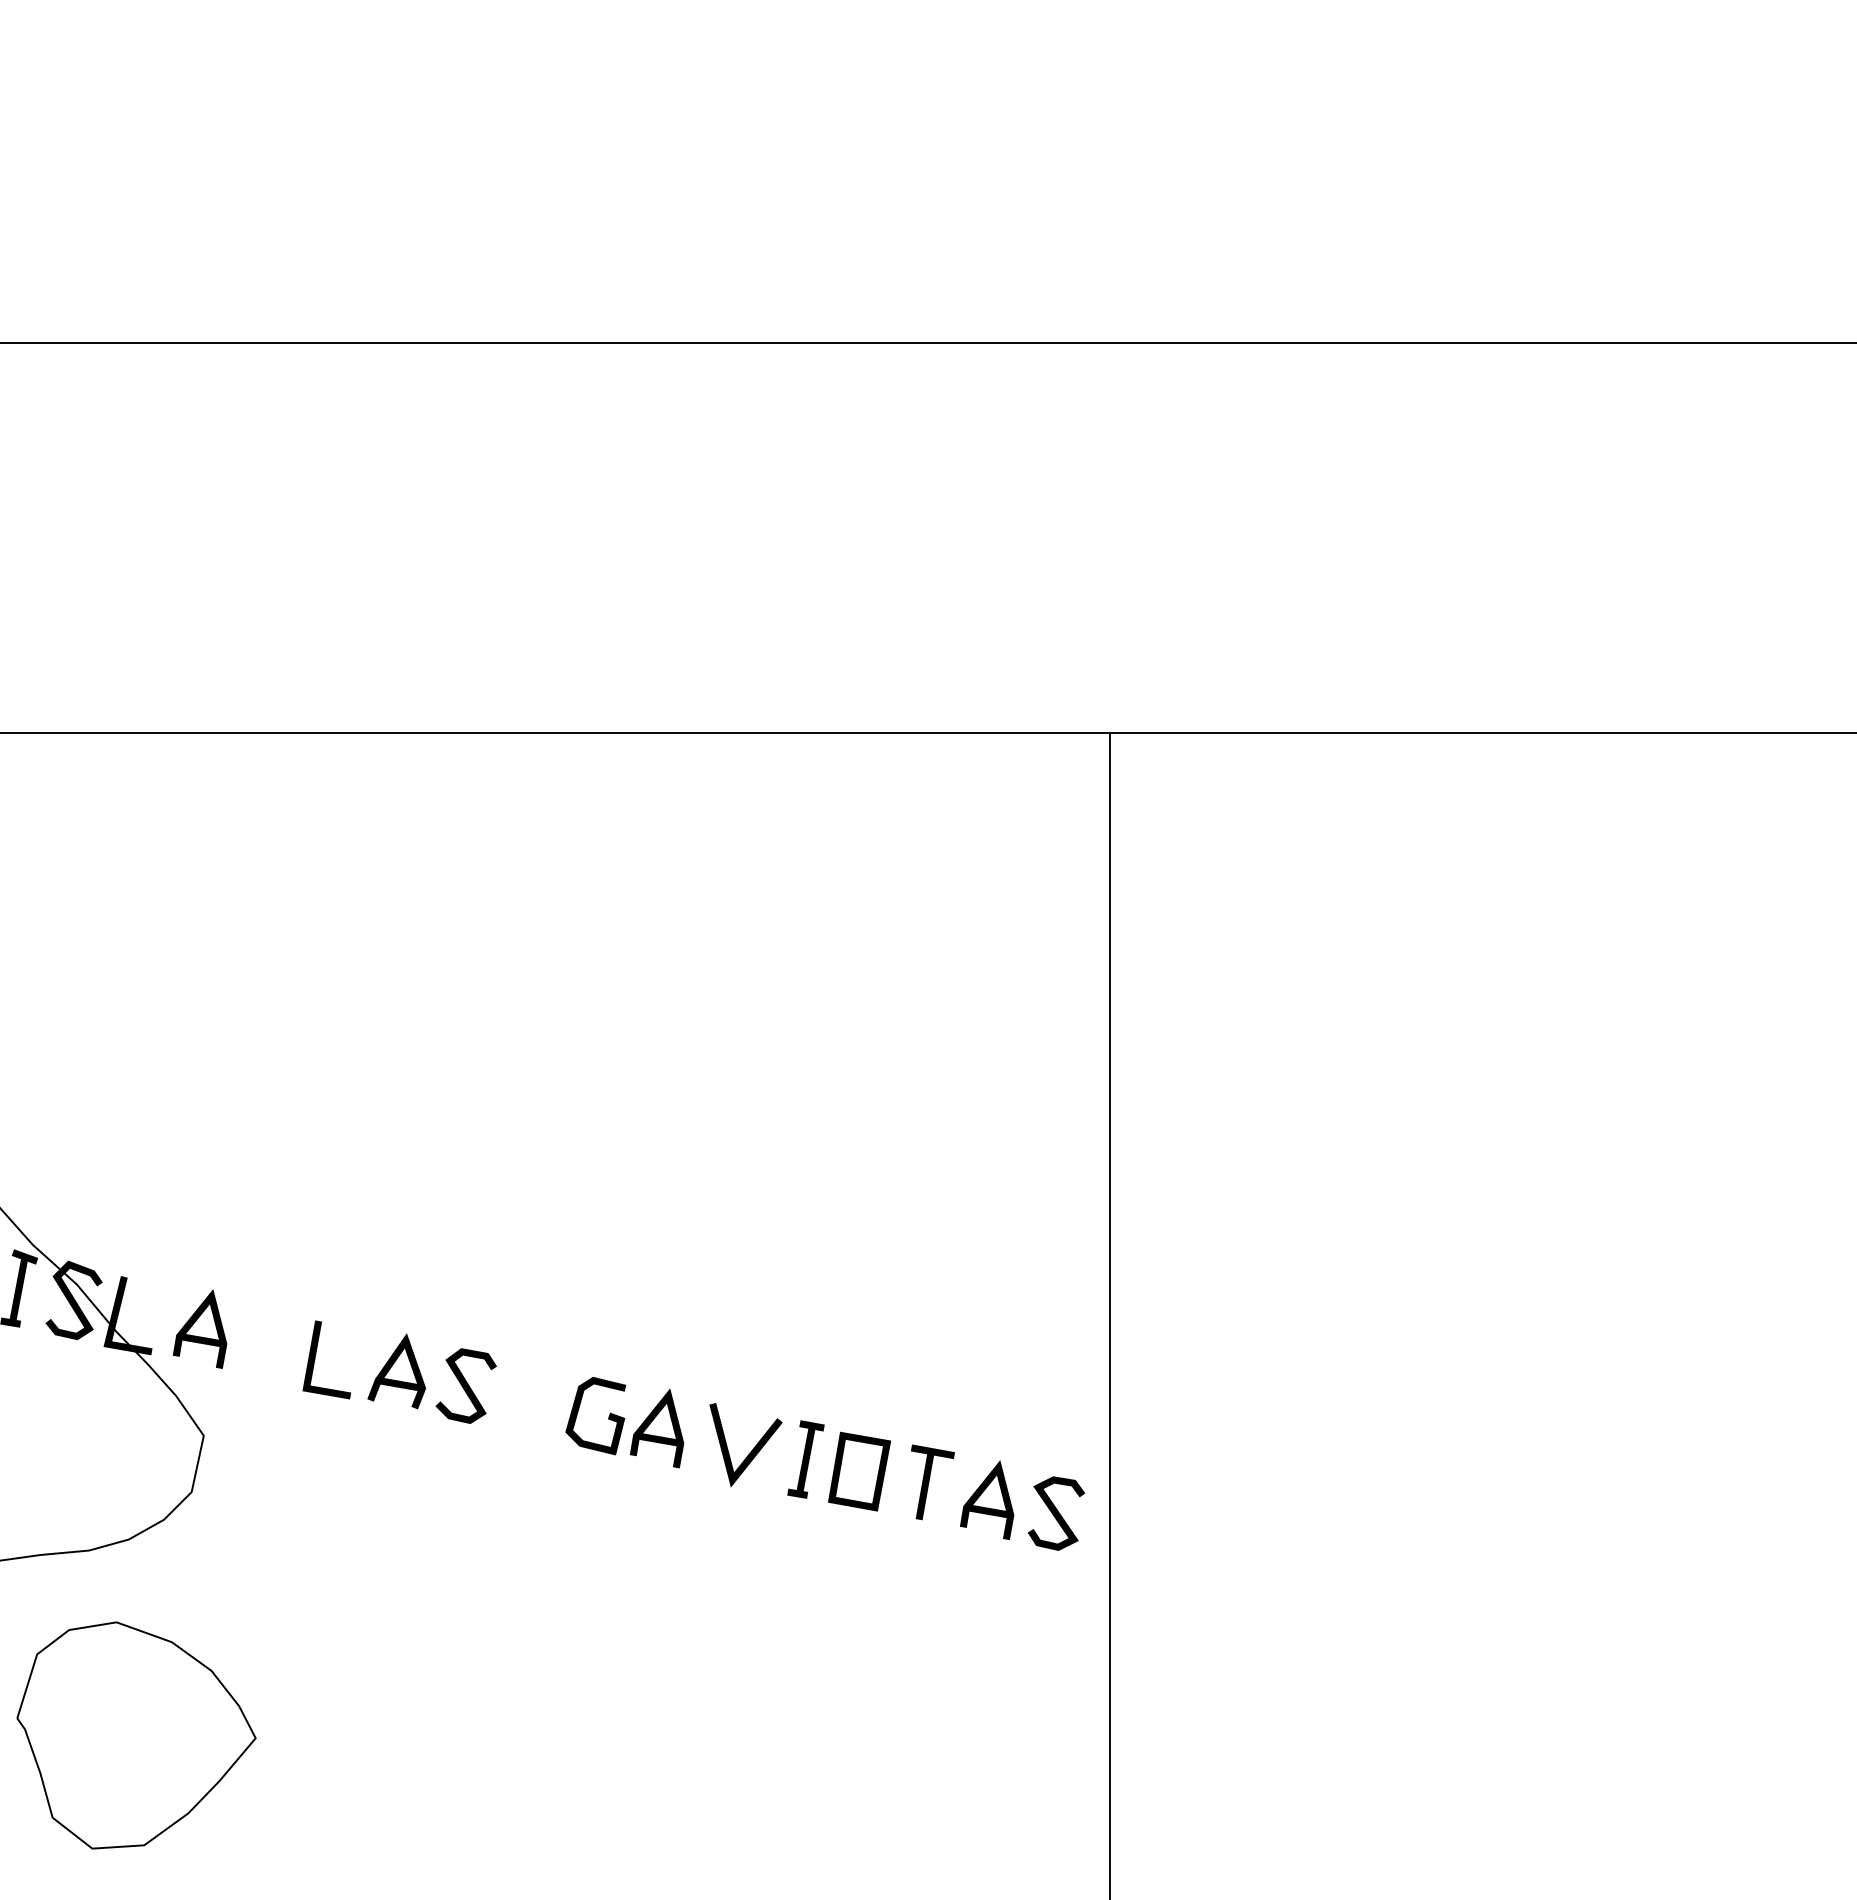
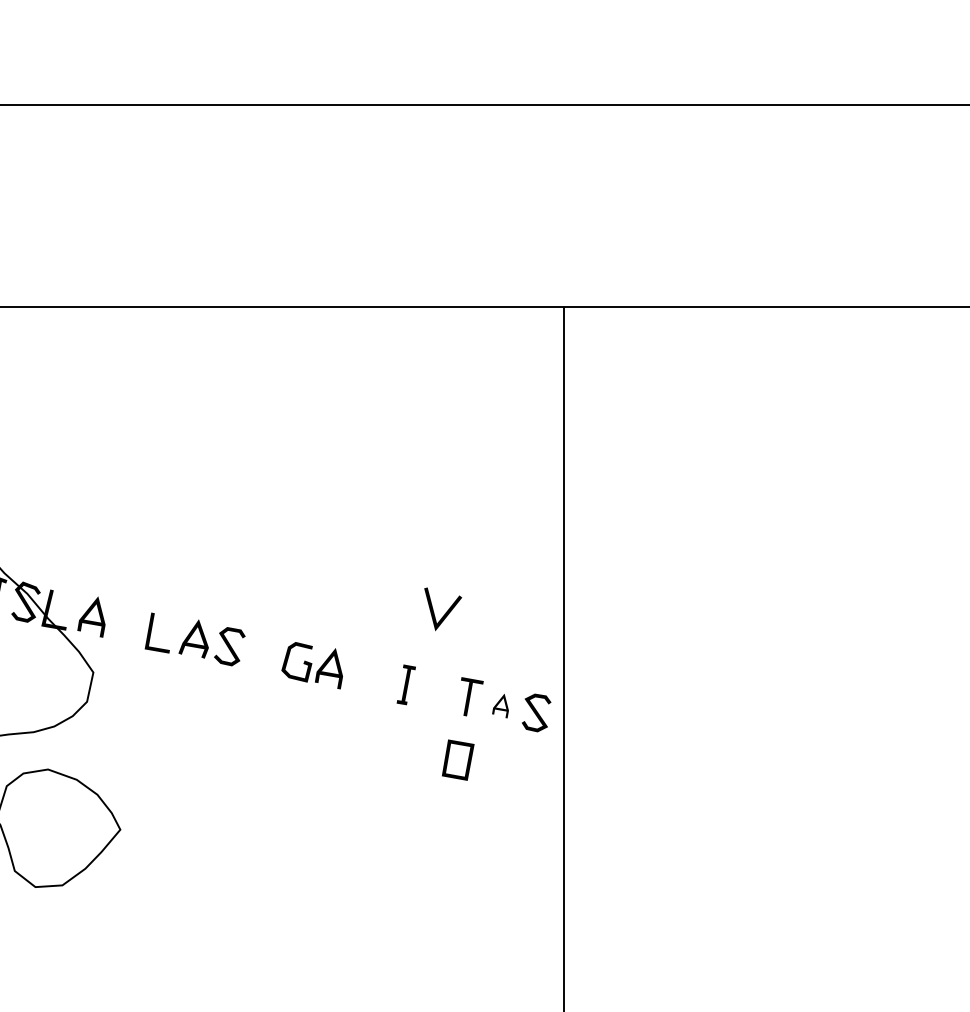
line: (752, 1449) -> (446, 611), moved
part: (860, 1470) -> (458, 759), moved
part: (987, 1499) -> (500, 705), size x0.6

